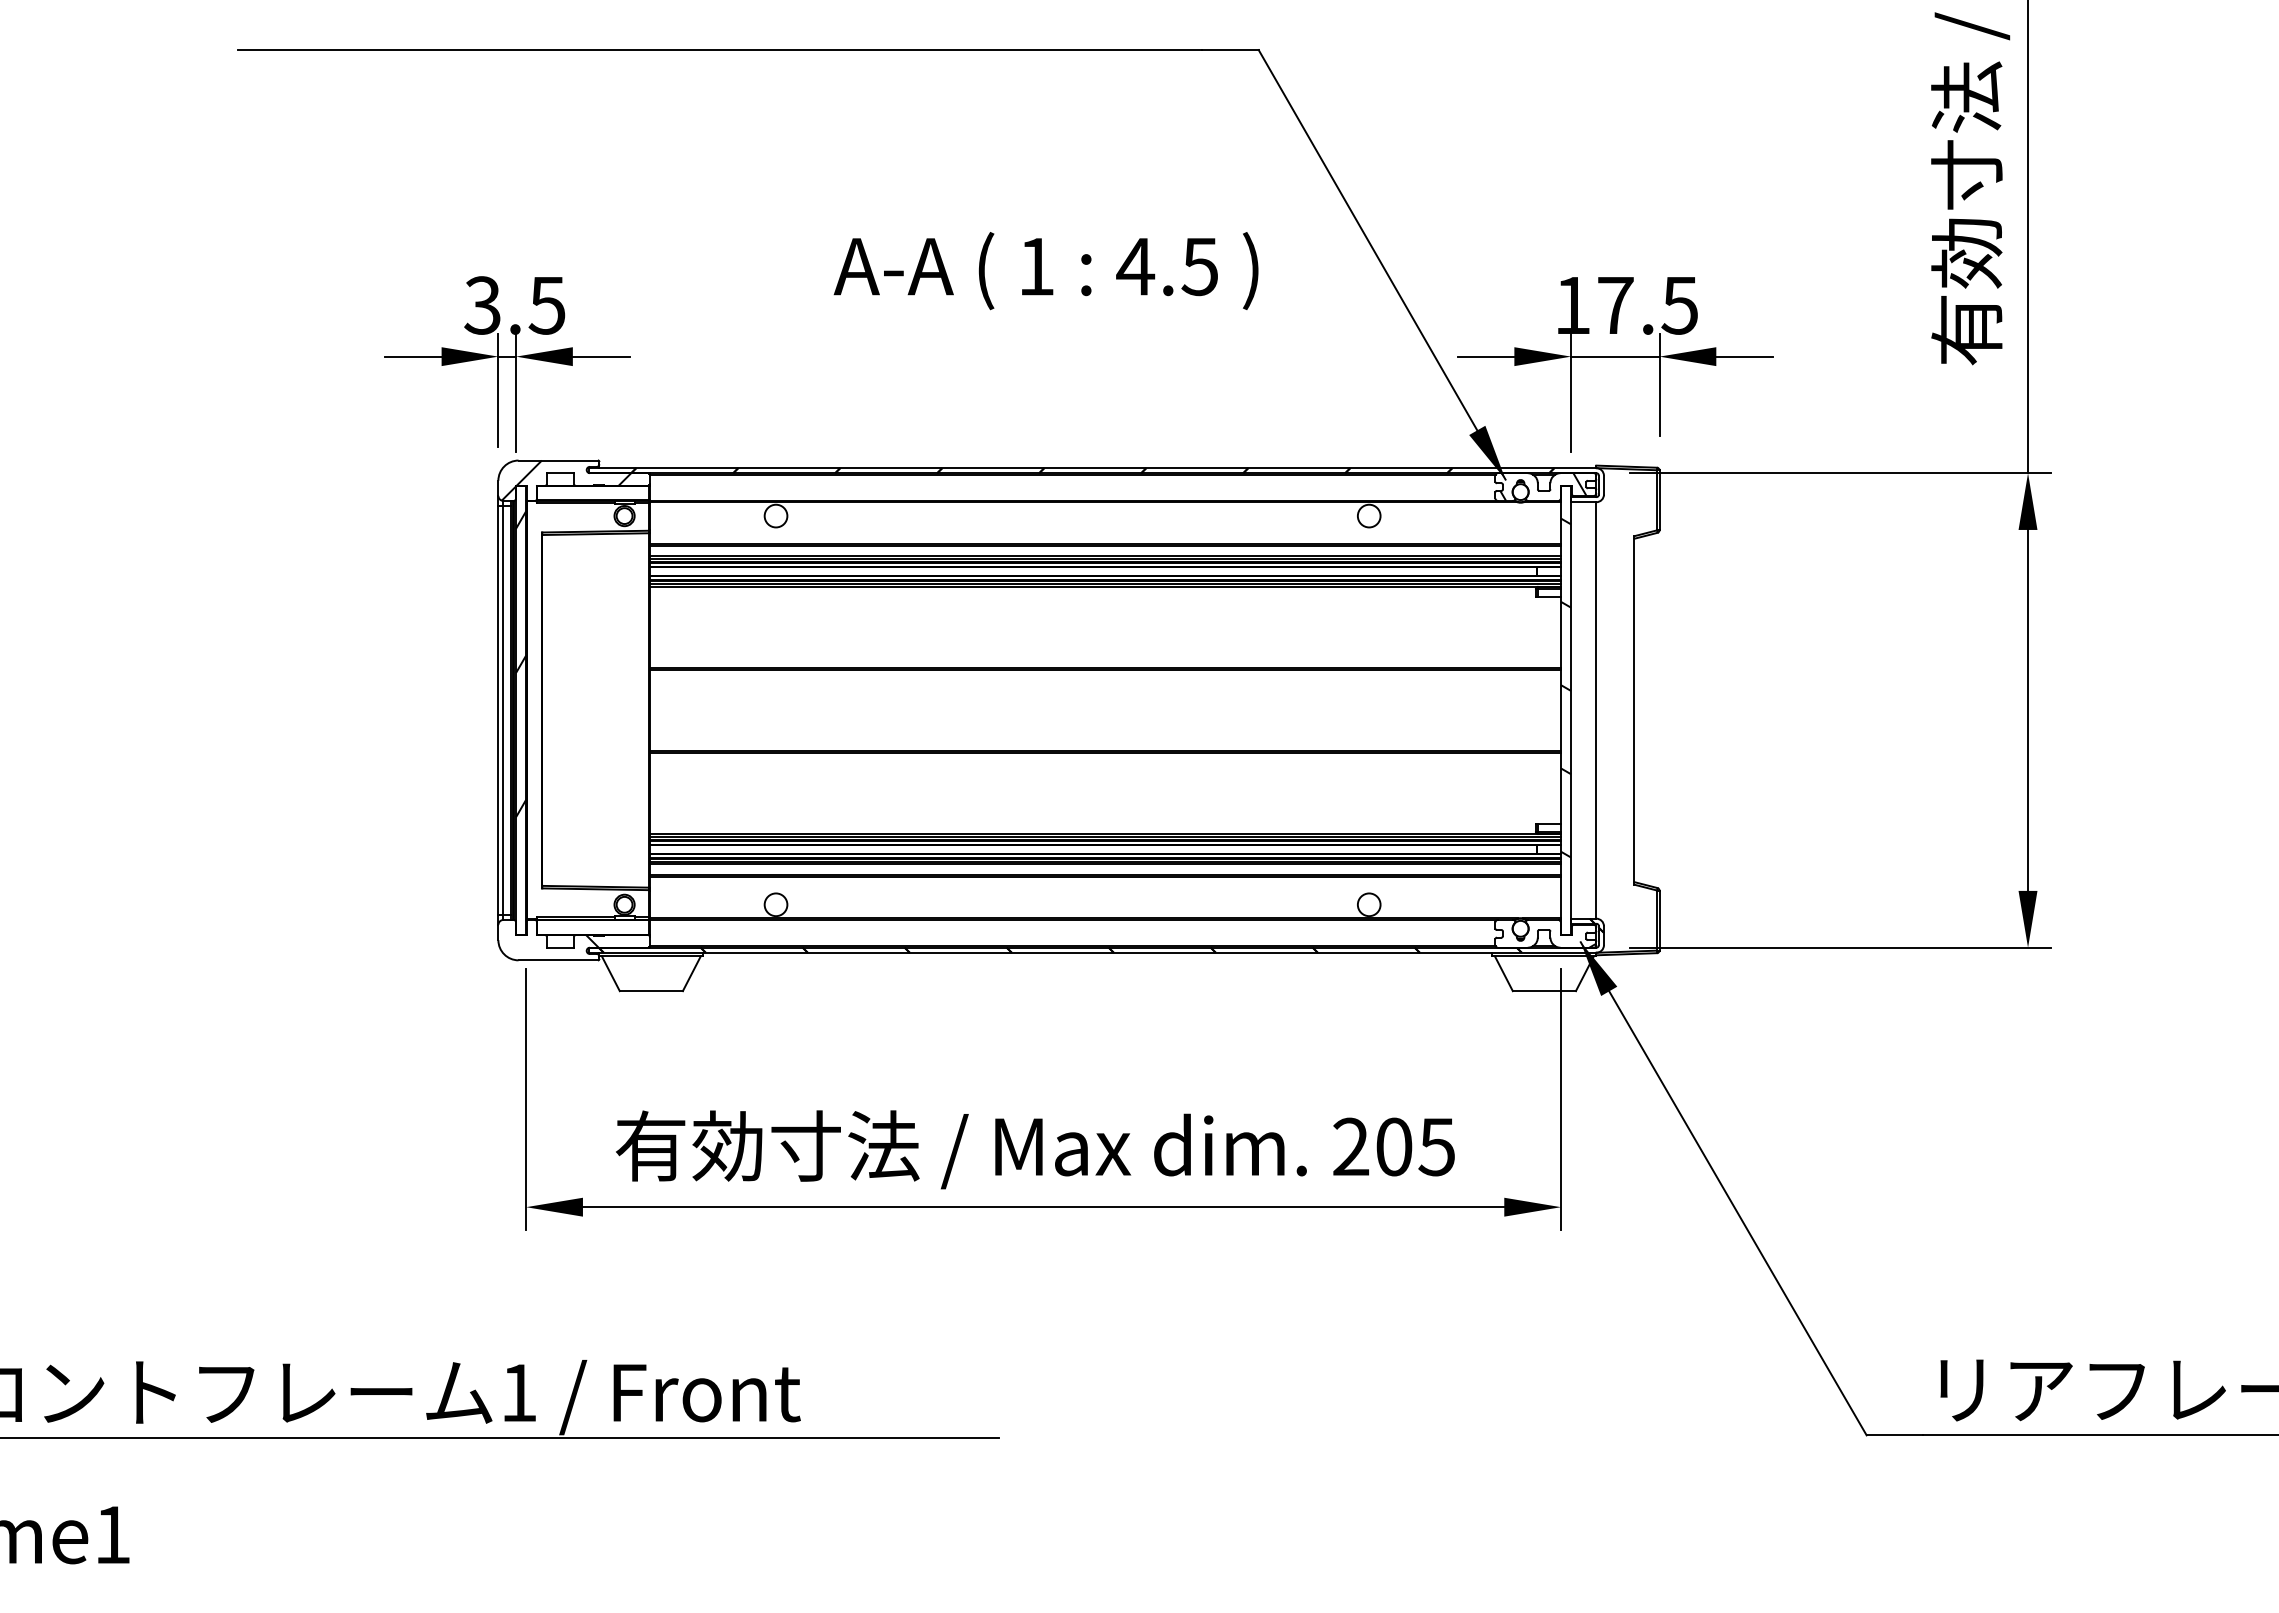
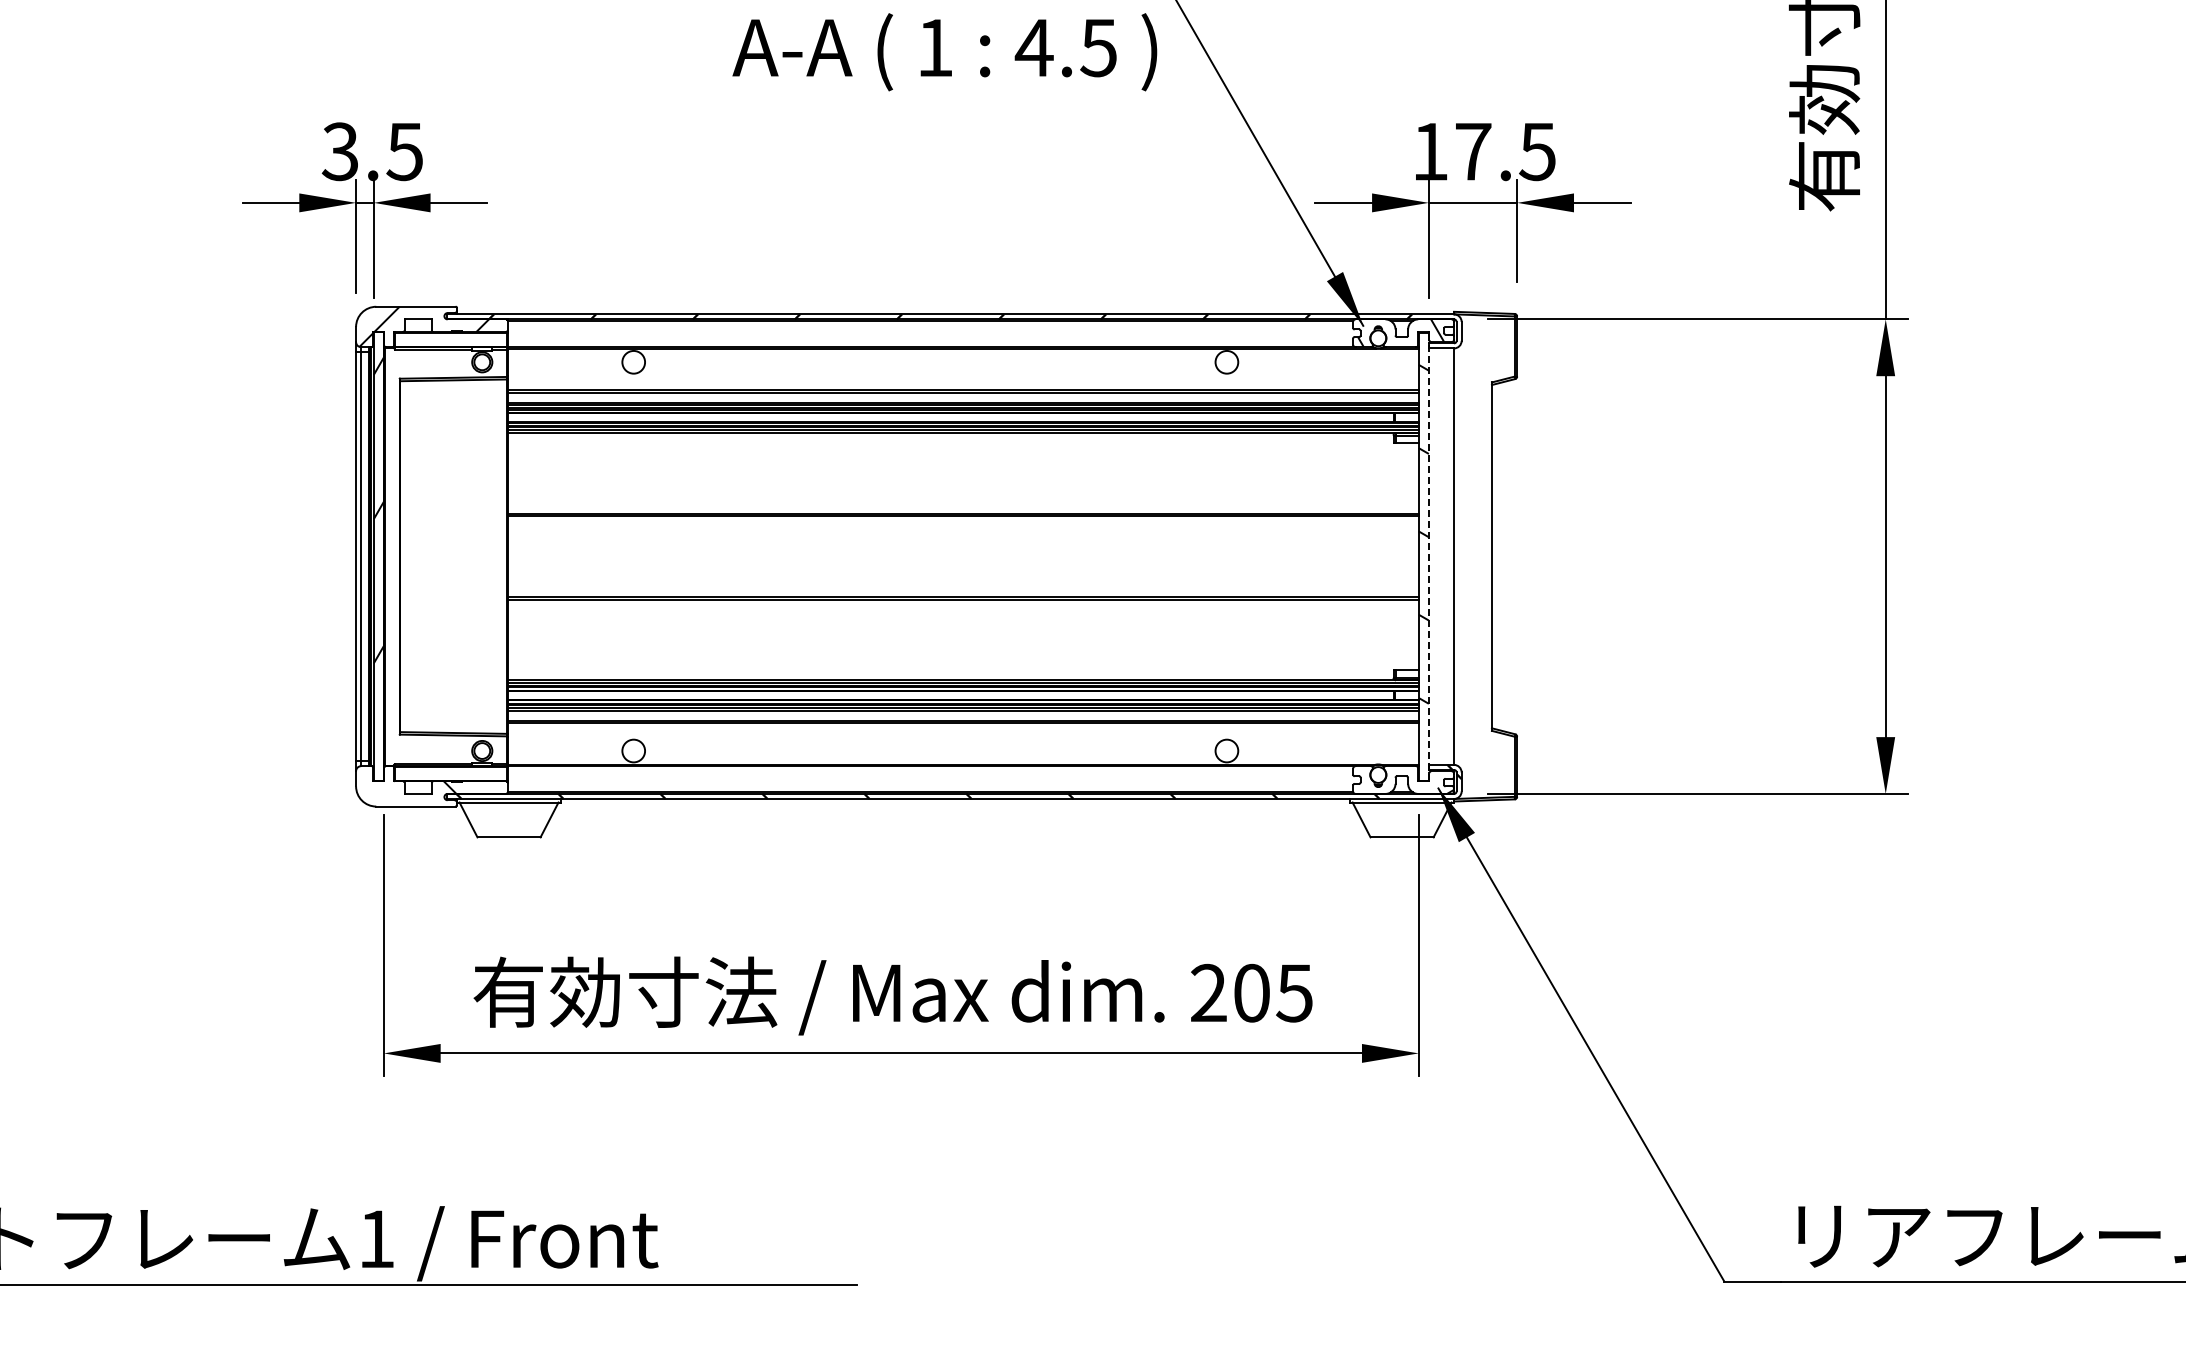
text: (1045, 271) -> (944, 52), moved
line: (1571, 709) -> (1429, 555), solid -> dashed

